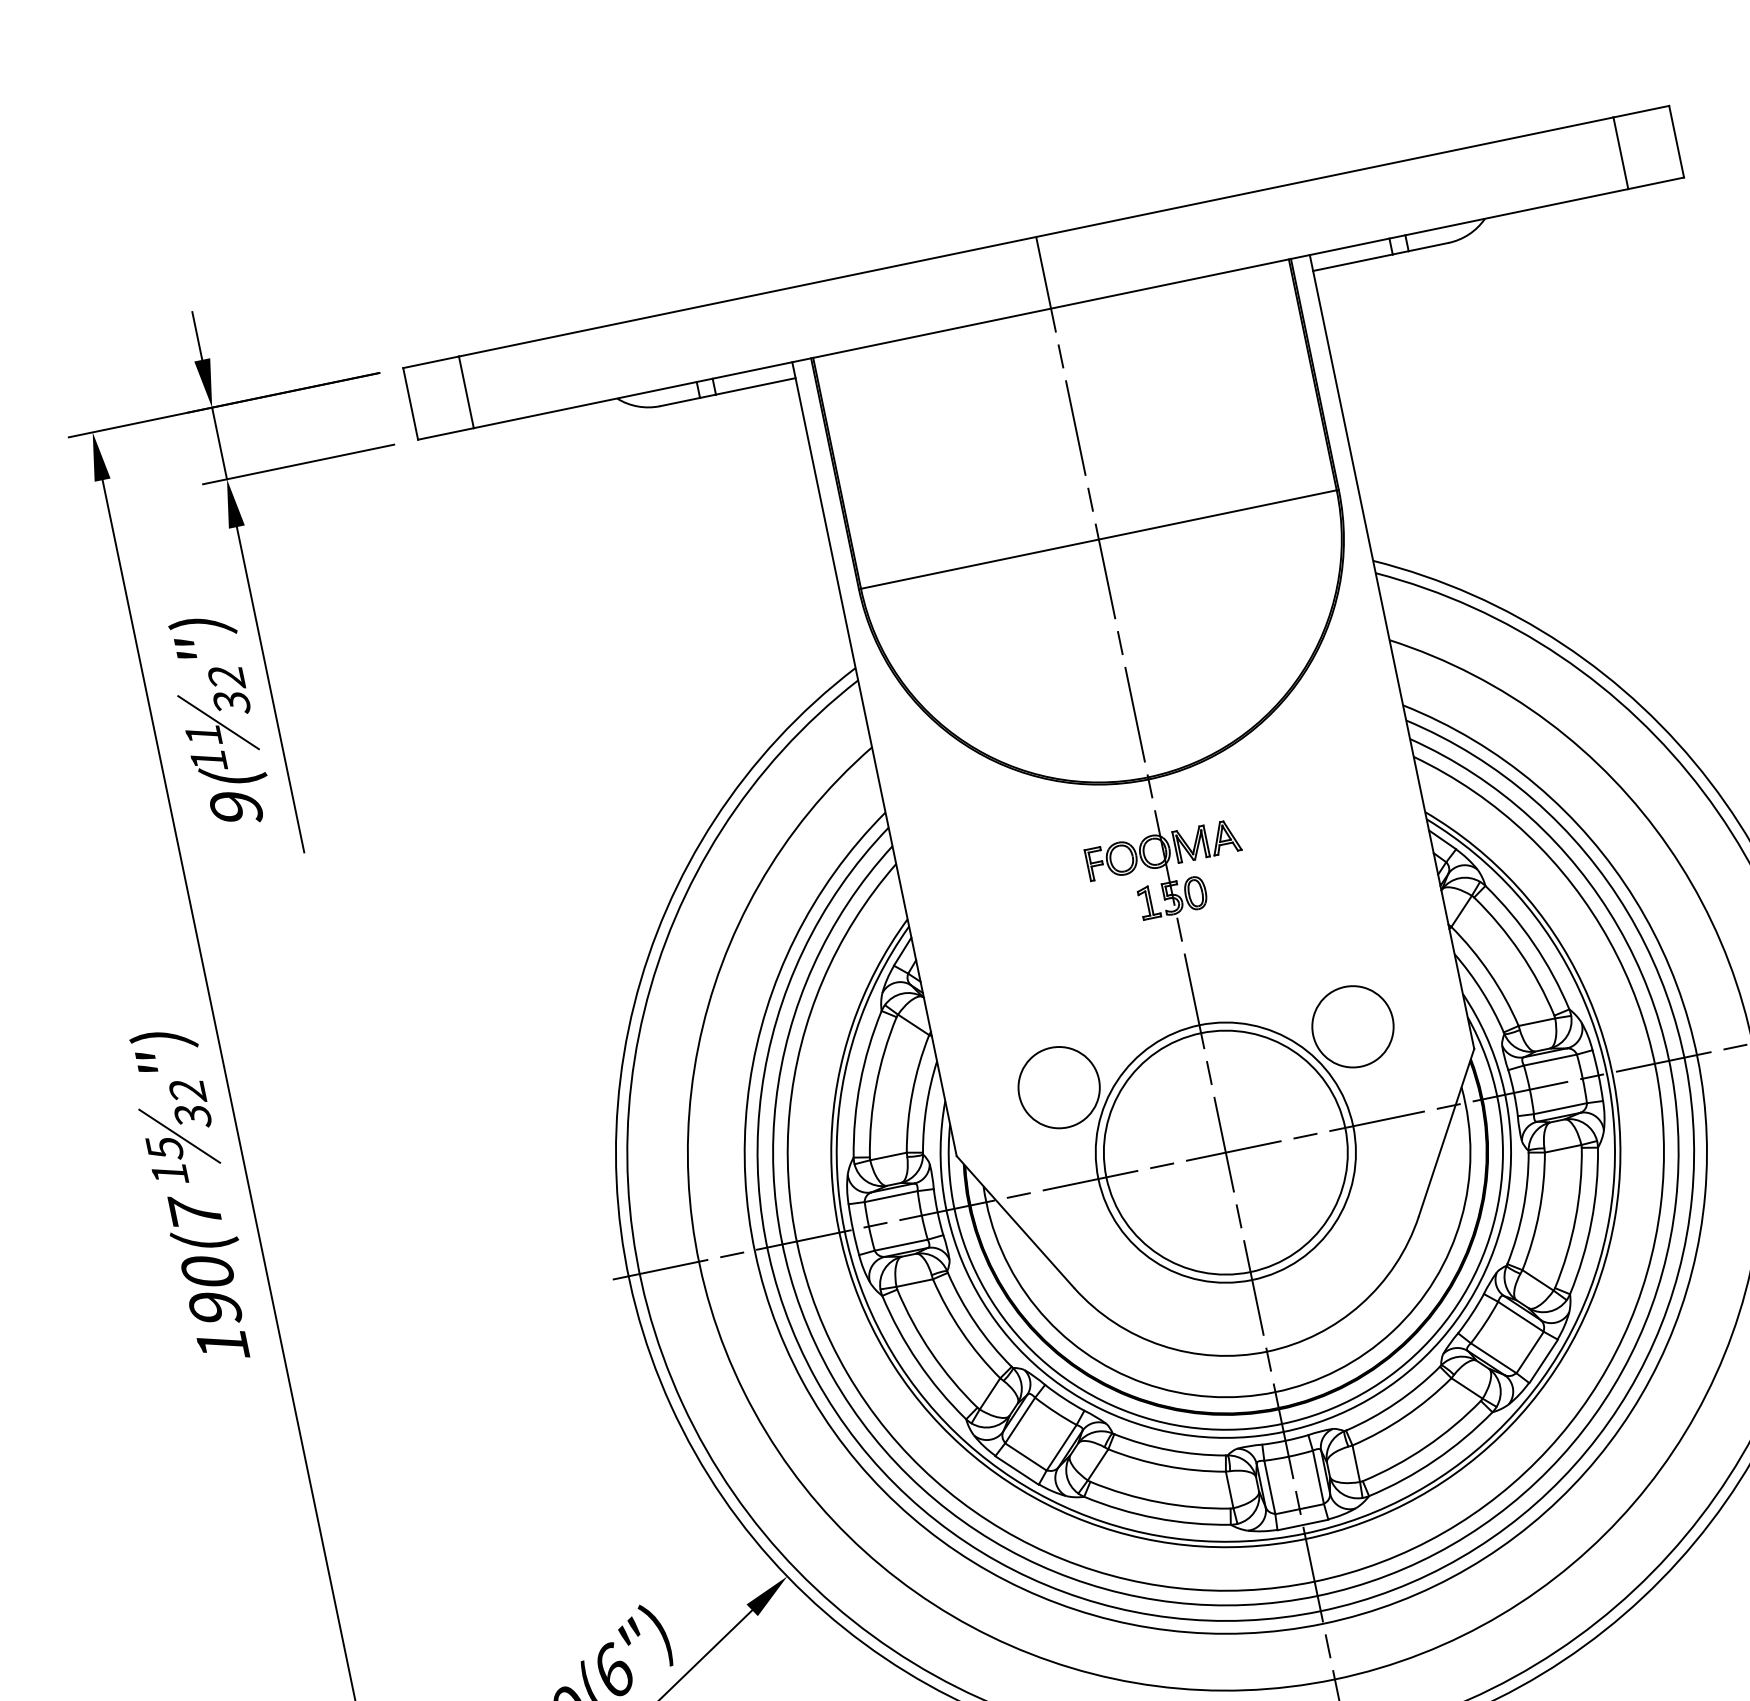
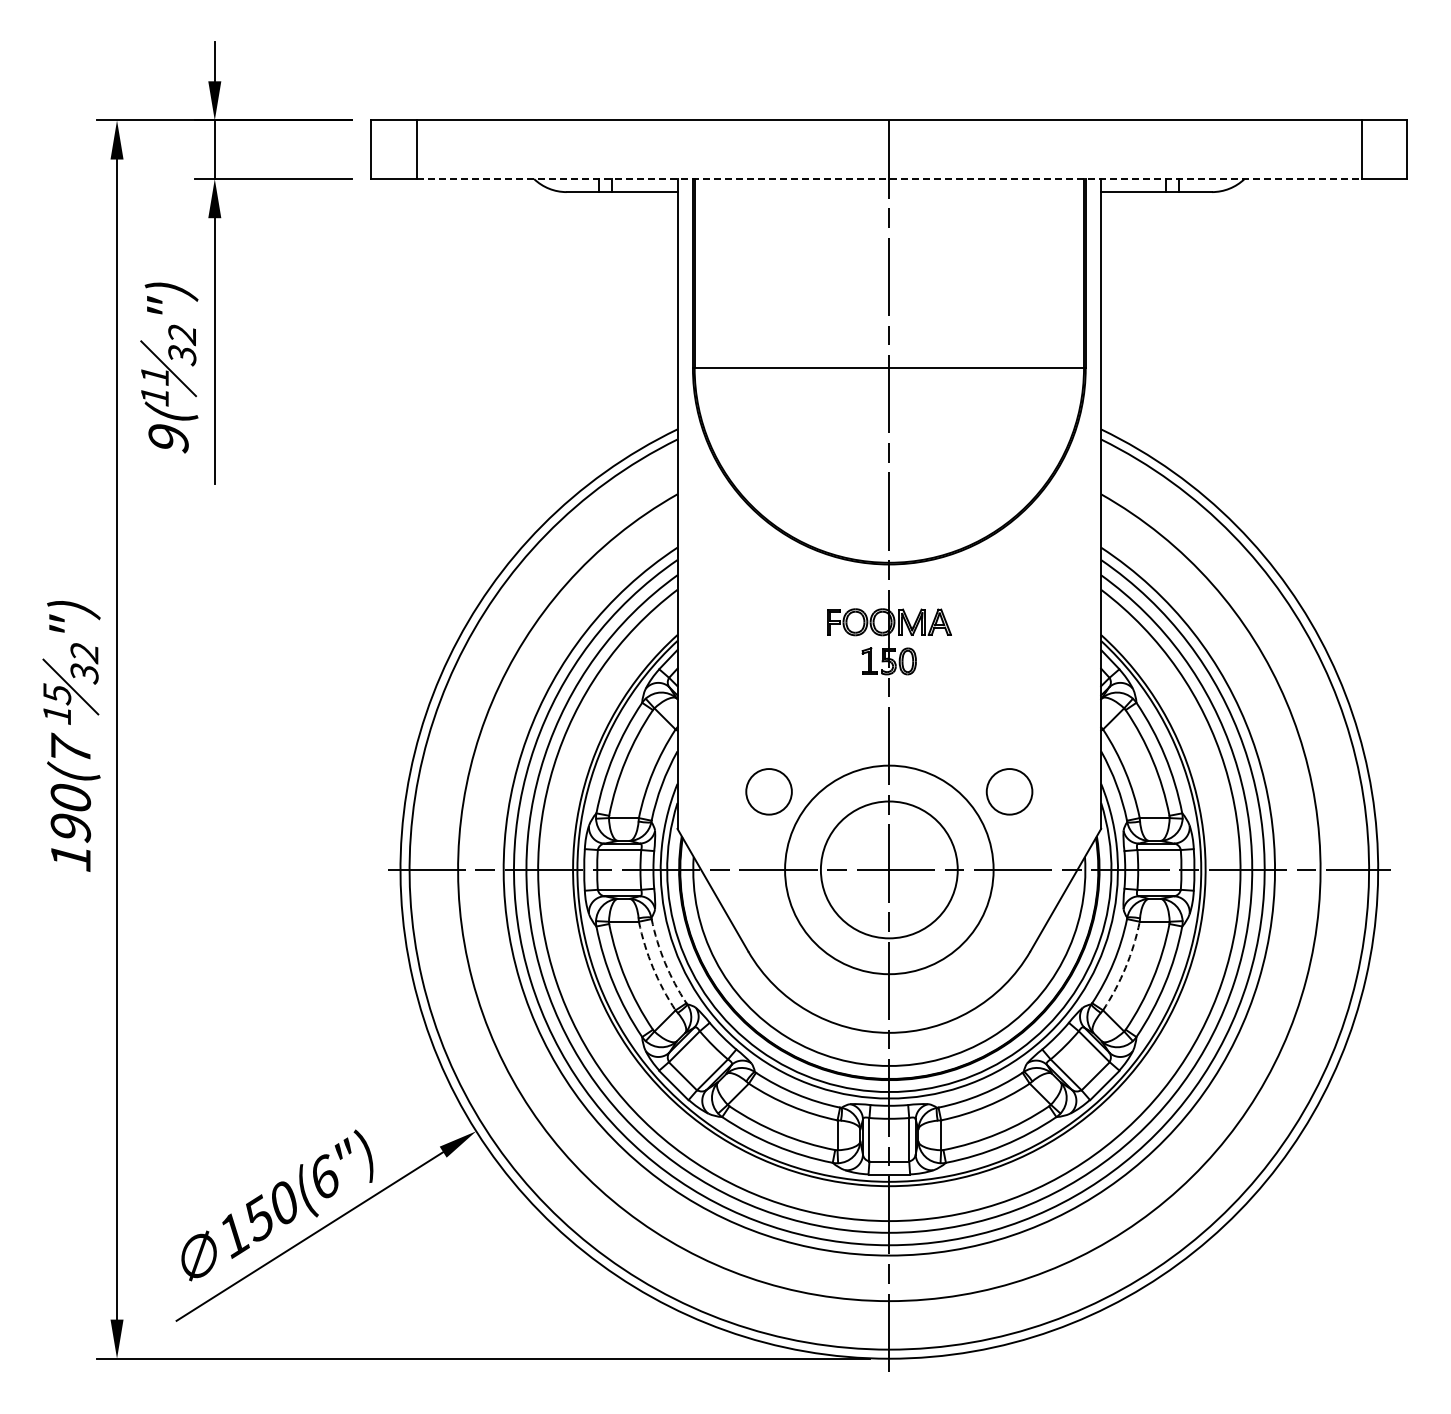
line: (1051, 309) -> (889, 179), solid -> dashed
circle: (1352, 1026) -> (1009, 791), size x0.7
circle: (1058, 1087) -> (768, 791), size x0.7
circle: (1225, 1152) -> (889, 869), size x0.7
arc: (1539, 1212) -> (1125, 967), solid -> dashed
arc: (975, 1322) -> (665, 962), solid -> dashed
arc: (962, 1331) -> (653, 967), solid -> dashed

